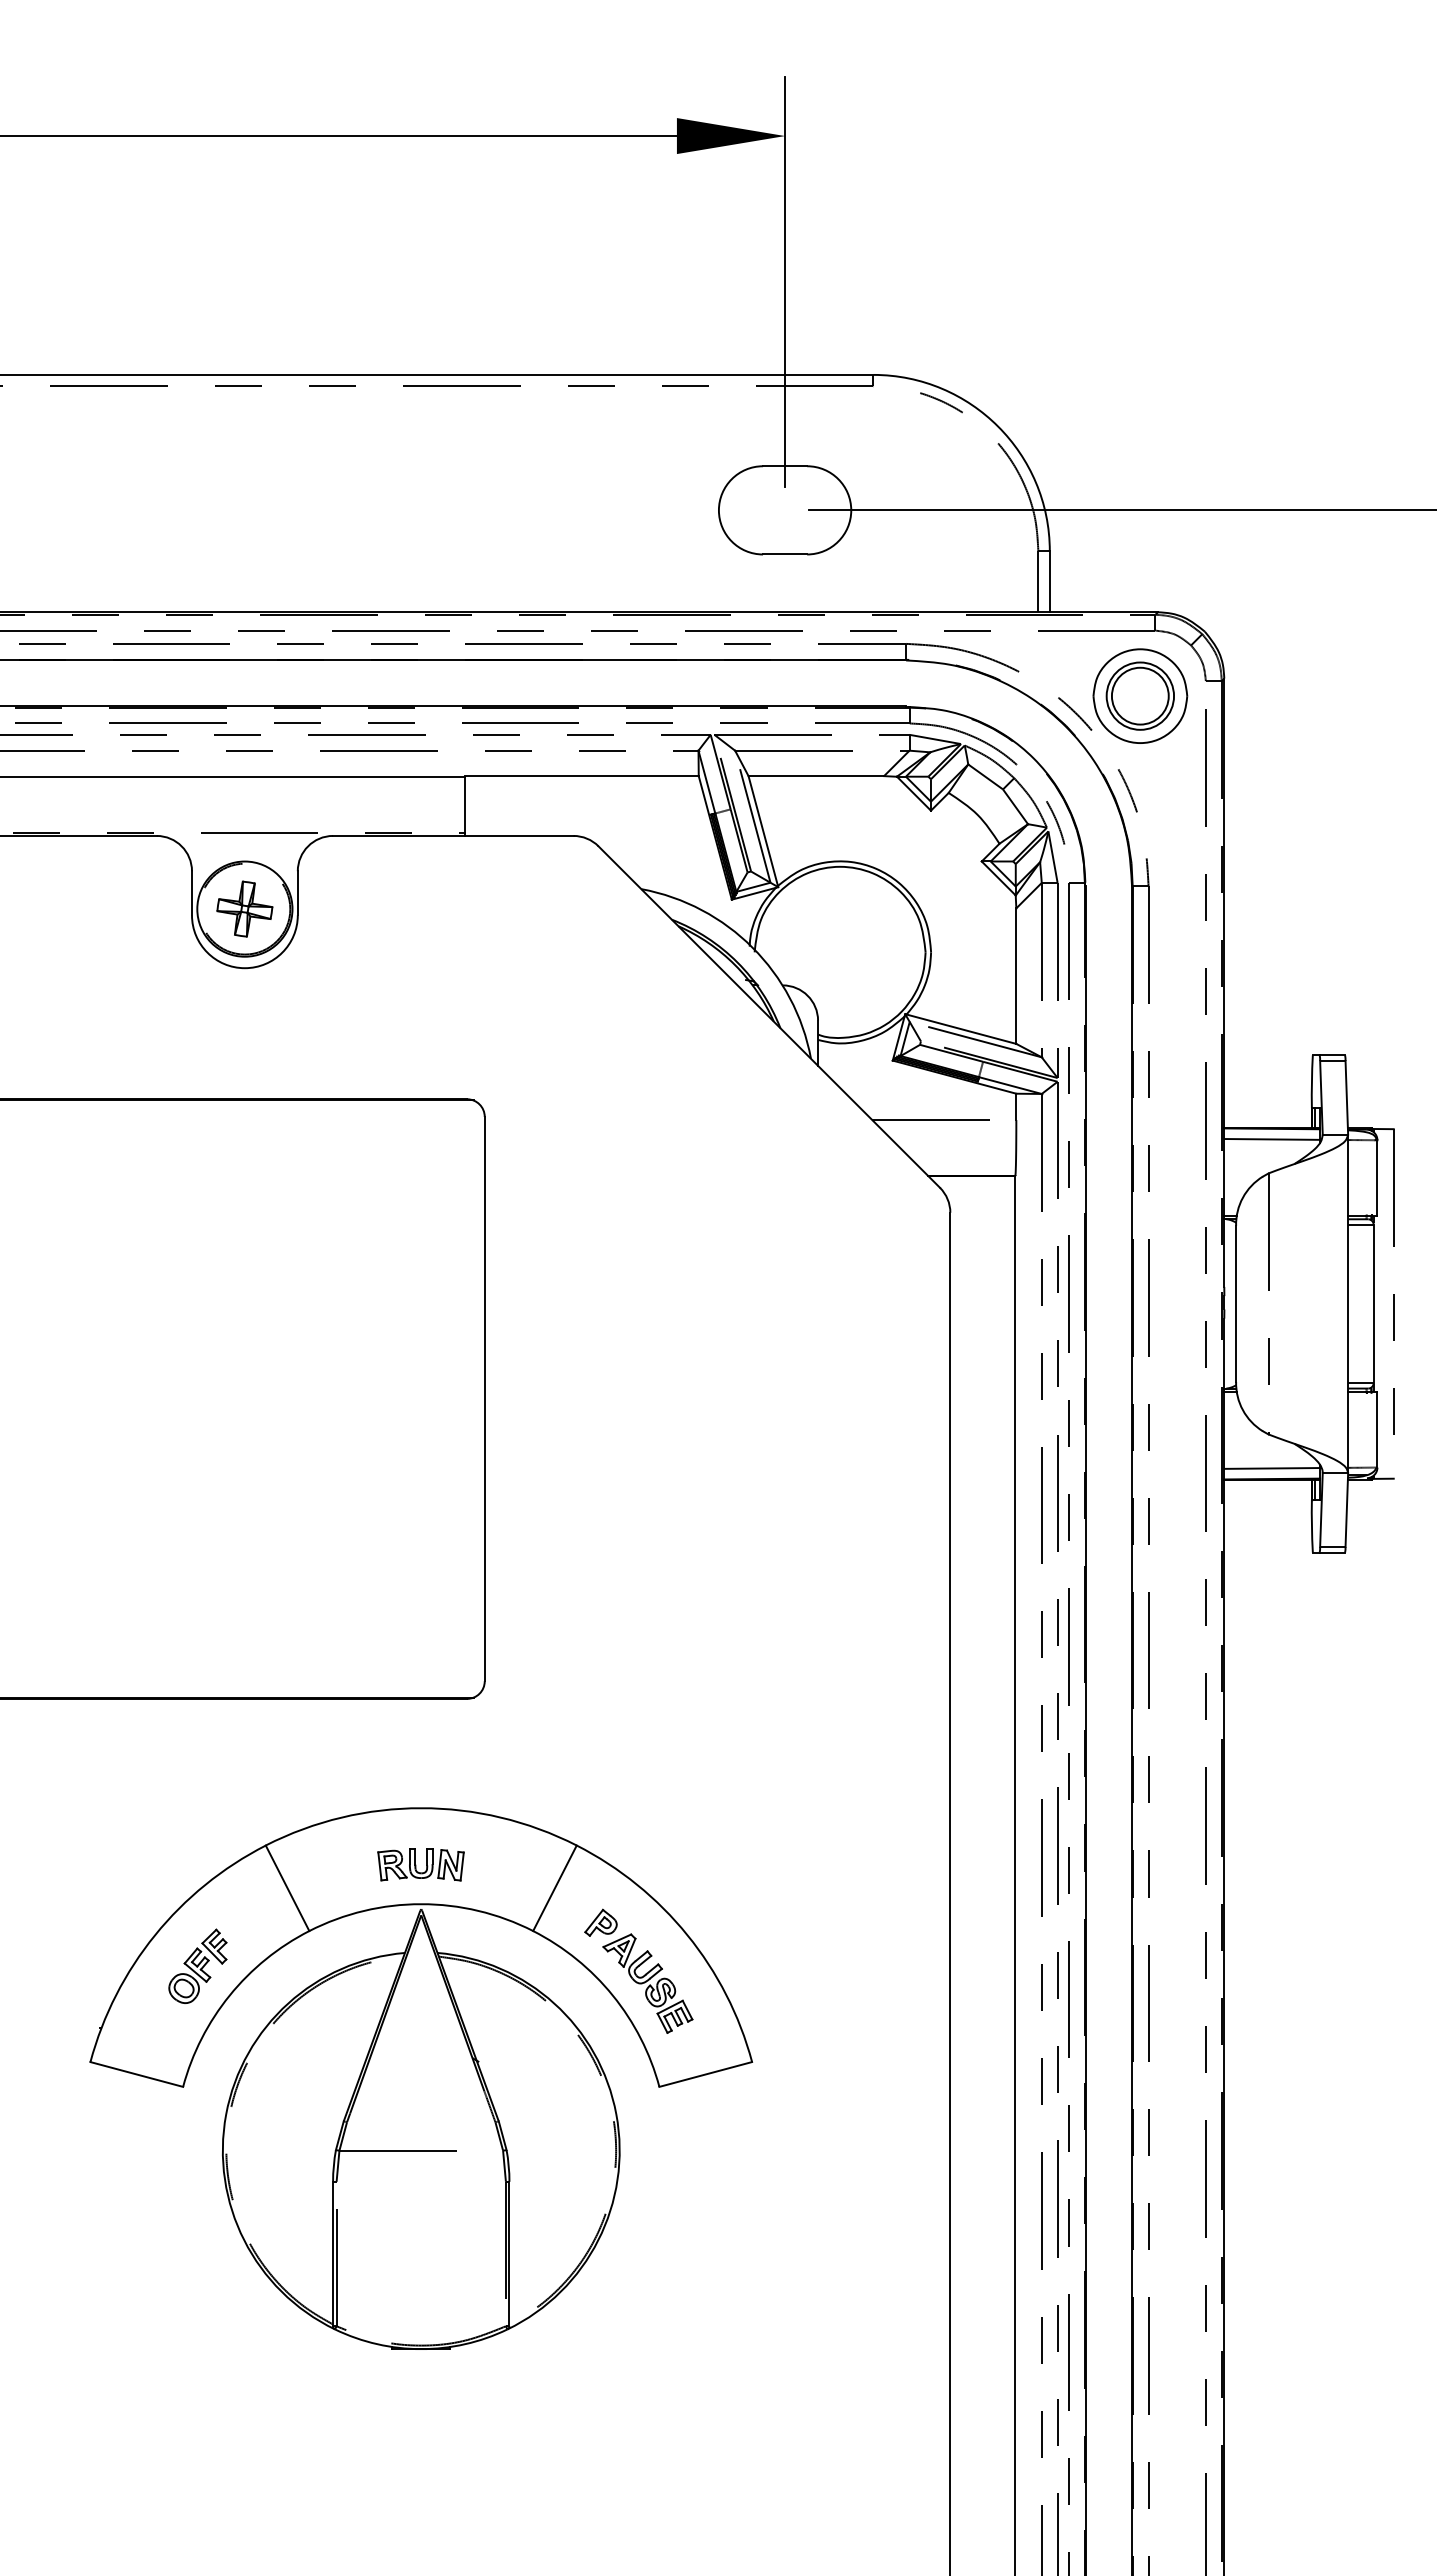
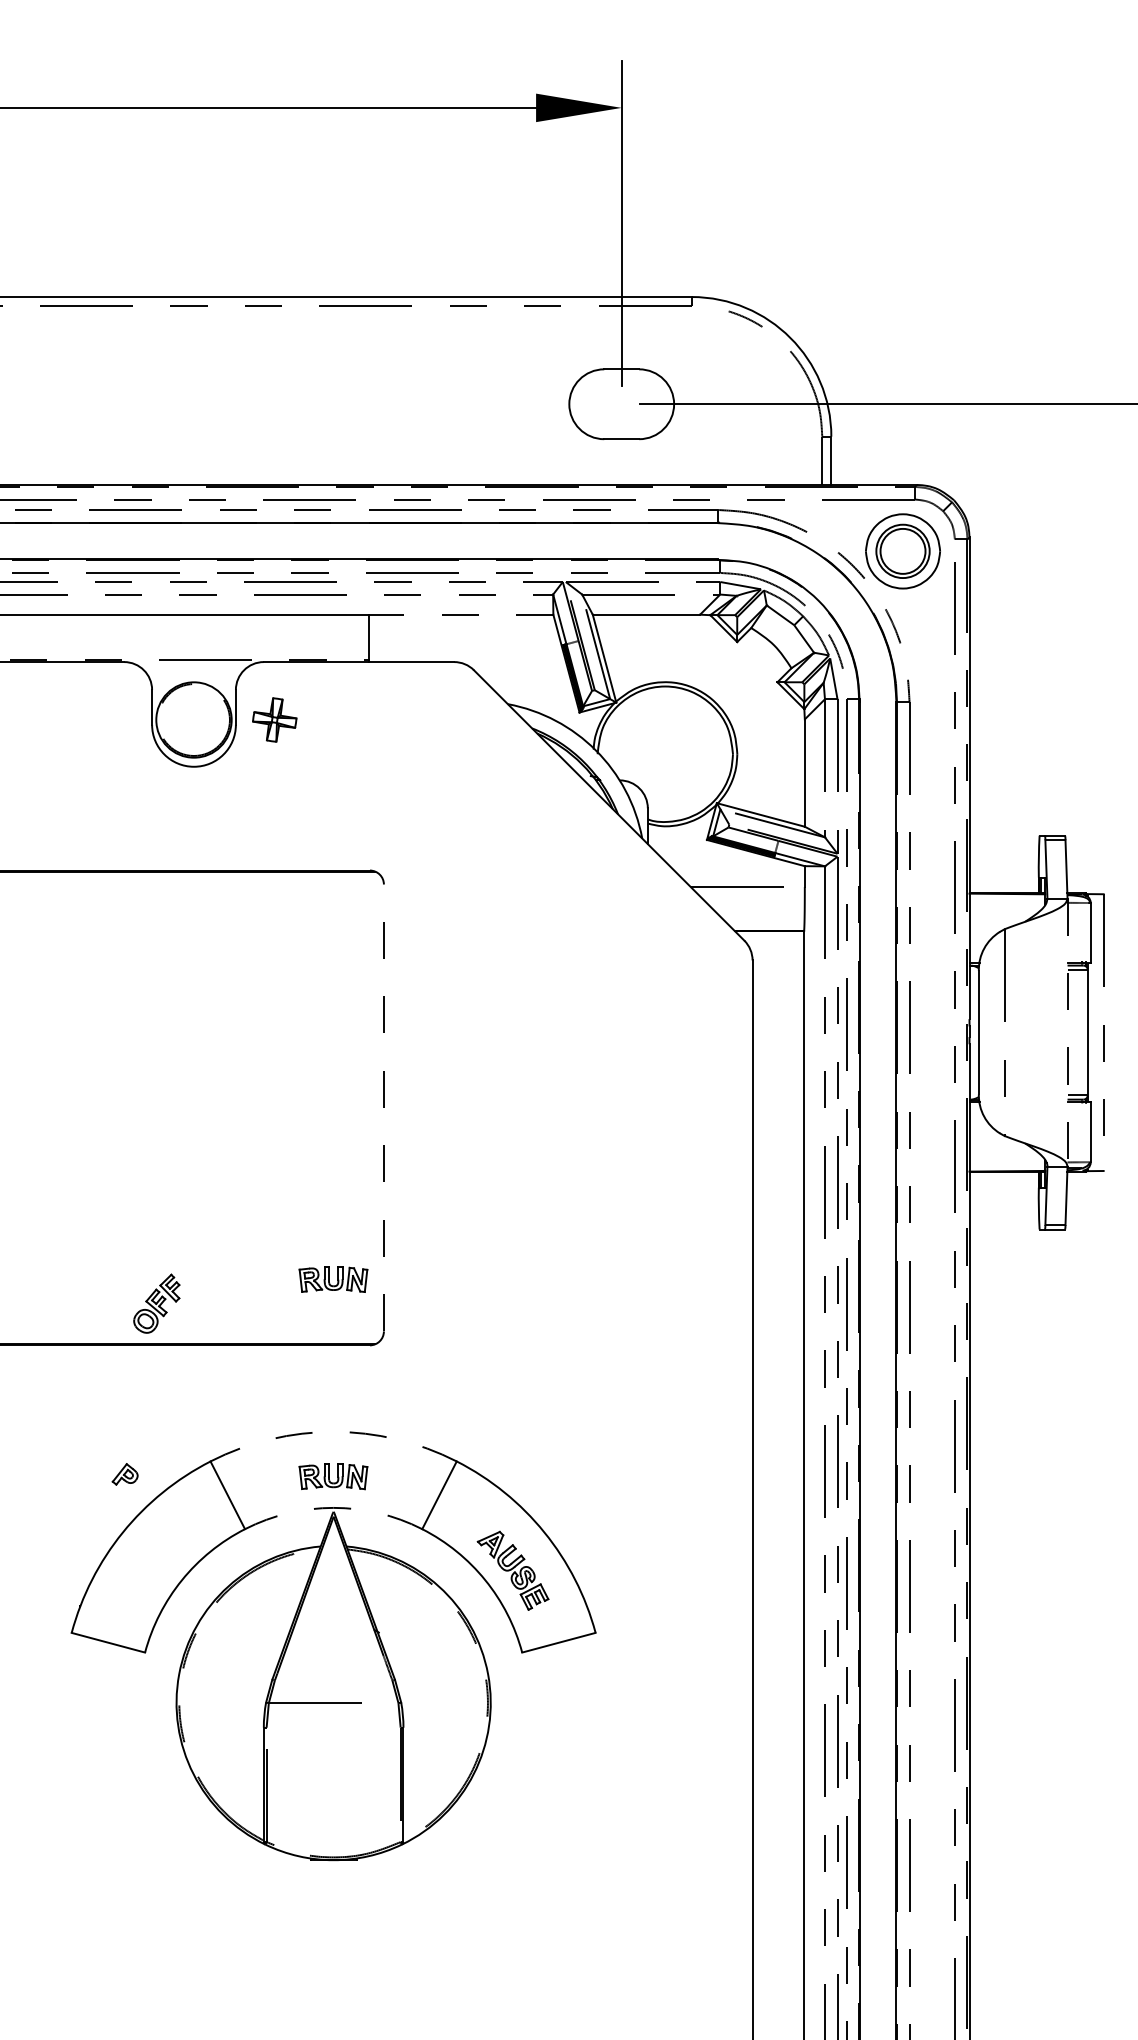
line: (582, 776) -> (461, 614), solid -> dashed
part: (244, 908) -> (274, 719), moved
line: (1272, 1139) -> (1007, 902), removed
line: (1348, 1304) -> (1067, 1033), solid -> dashed
line: (484, 1398) -> (383, 1107), solid -> dashed
line: (1272, 1468) -> (1007, 1162), removed
part: (420, 1615) -> (333, 1279), added
arc: (421, 1808) -> (333, 1432), solid -> dashed
arc: (421, 1904) -> (333, 1508), solid -> dashed
part: (600, 1922) -> (124, 1474), moved
part: (197, 1965) -> (156, 1303), moved

